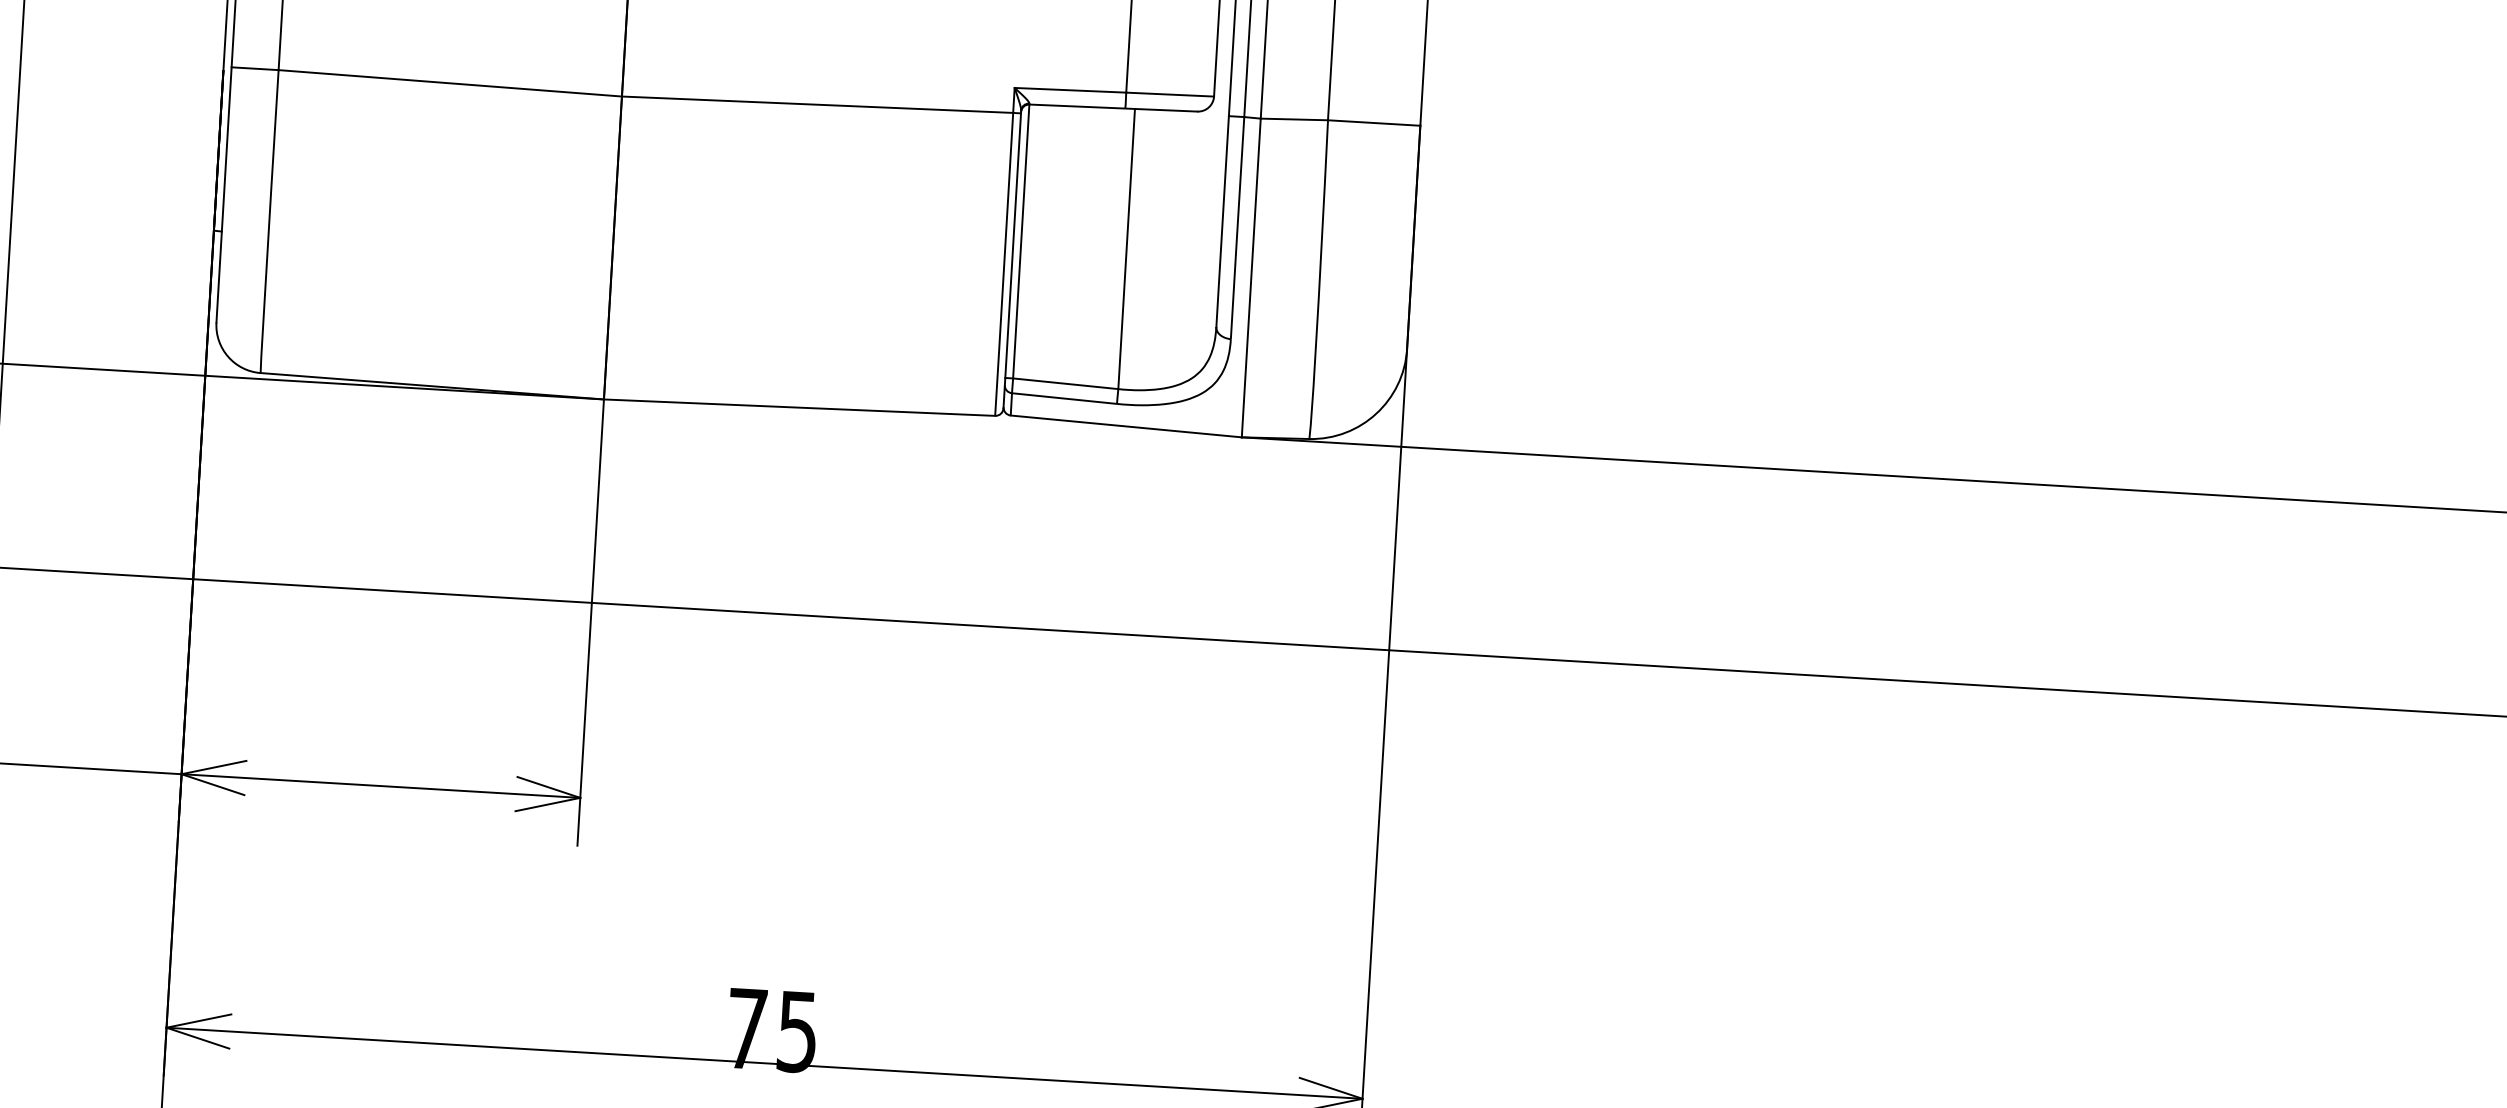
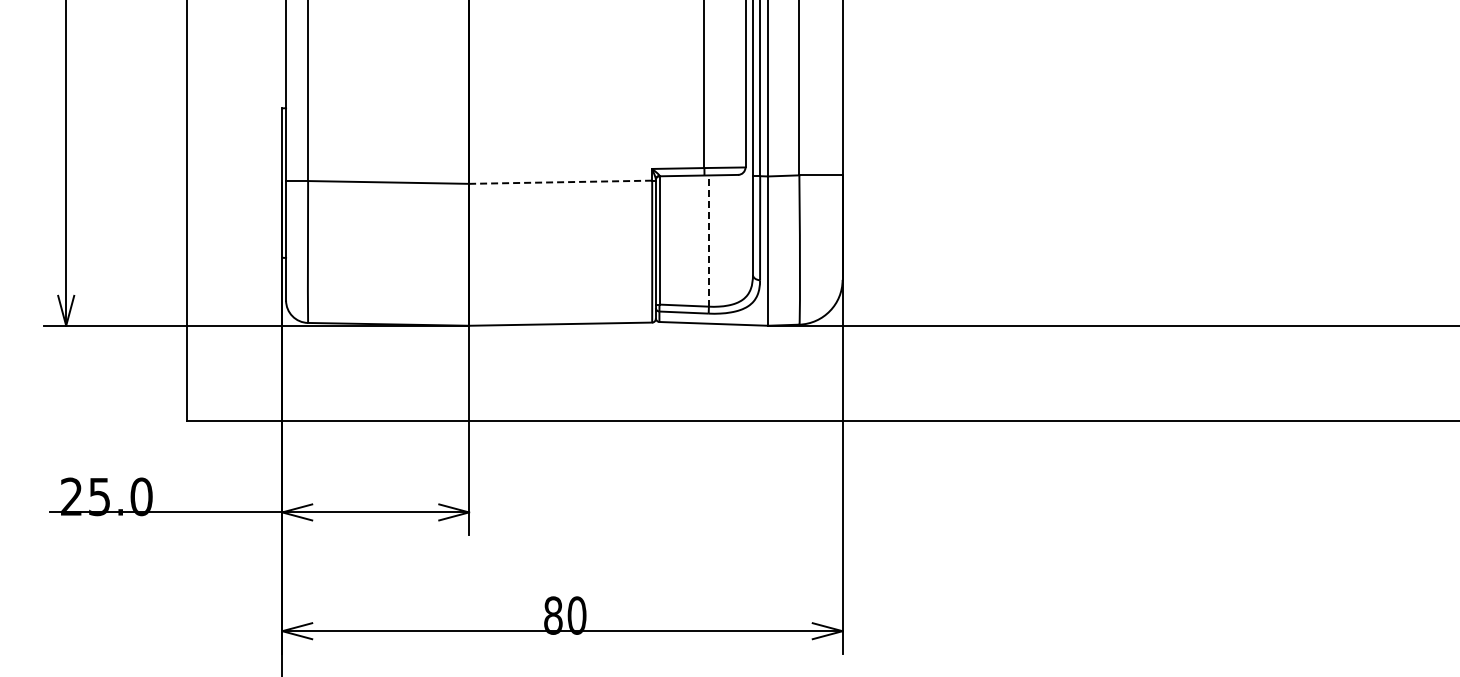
line: (817, 105) -> (560, 182), solid -> dashed
line: (1125, 249) -> (708, 241), solid -> dashed
text: (772, 1030) -> (565, 615), 75 -> 80

